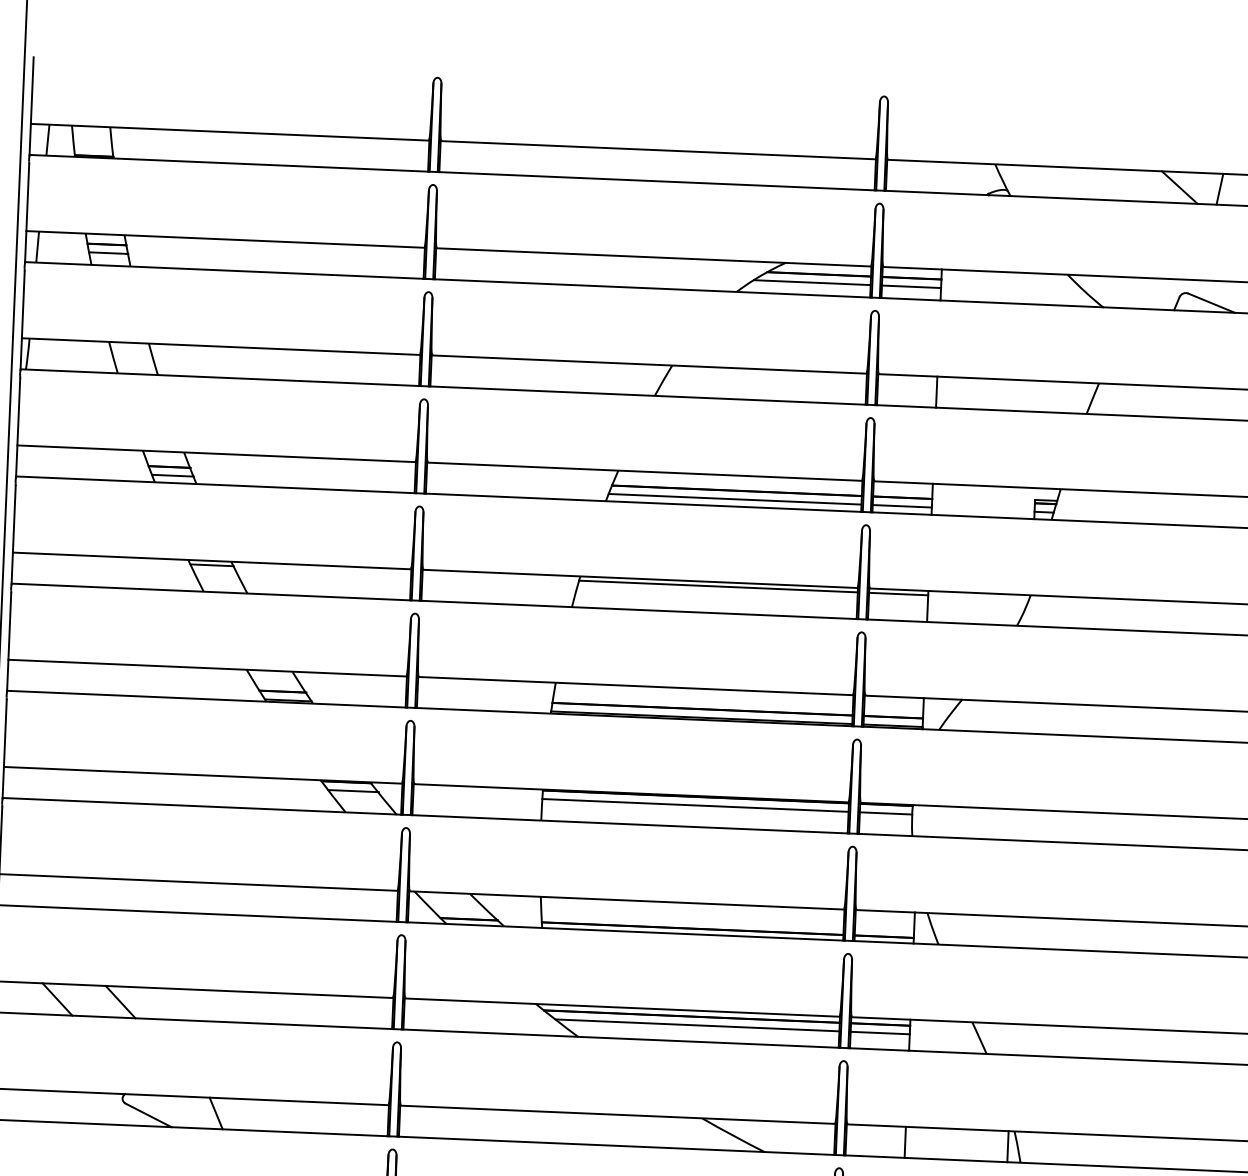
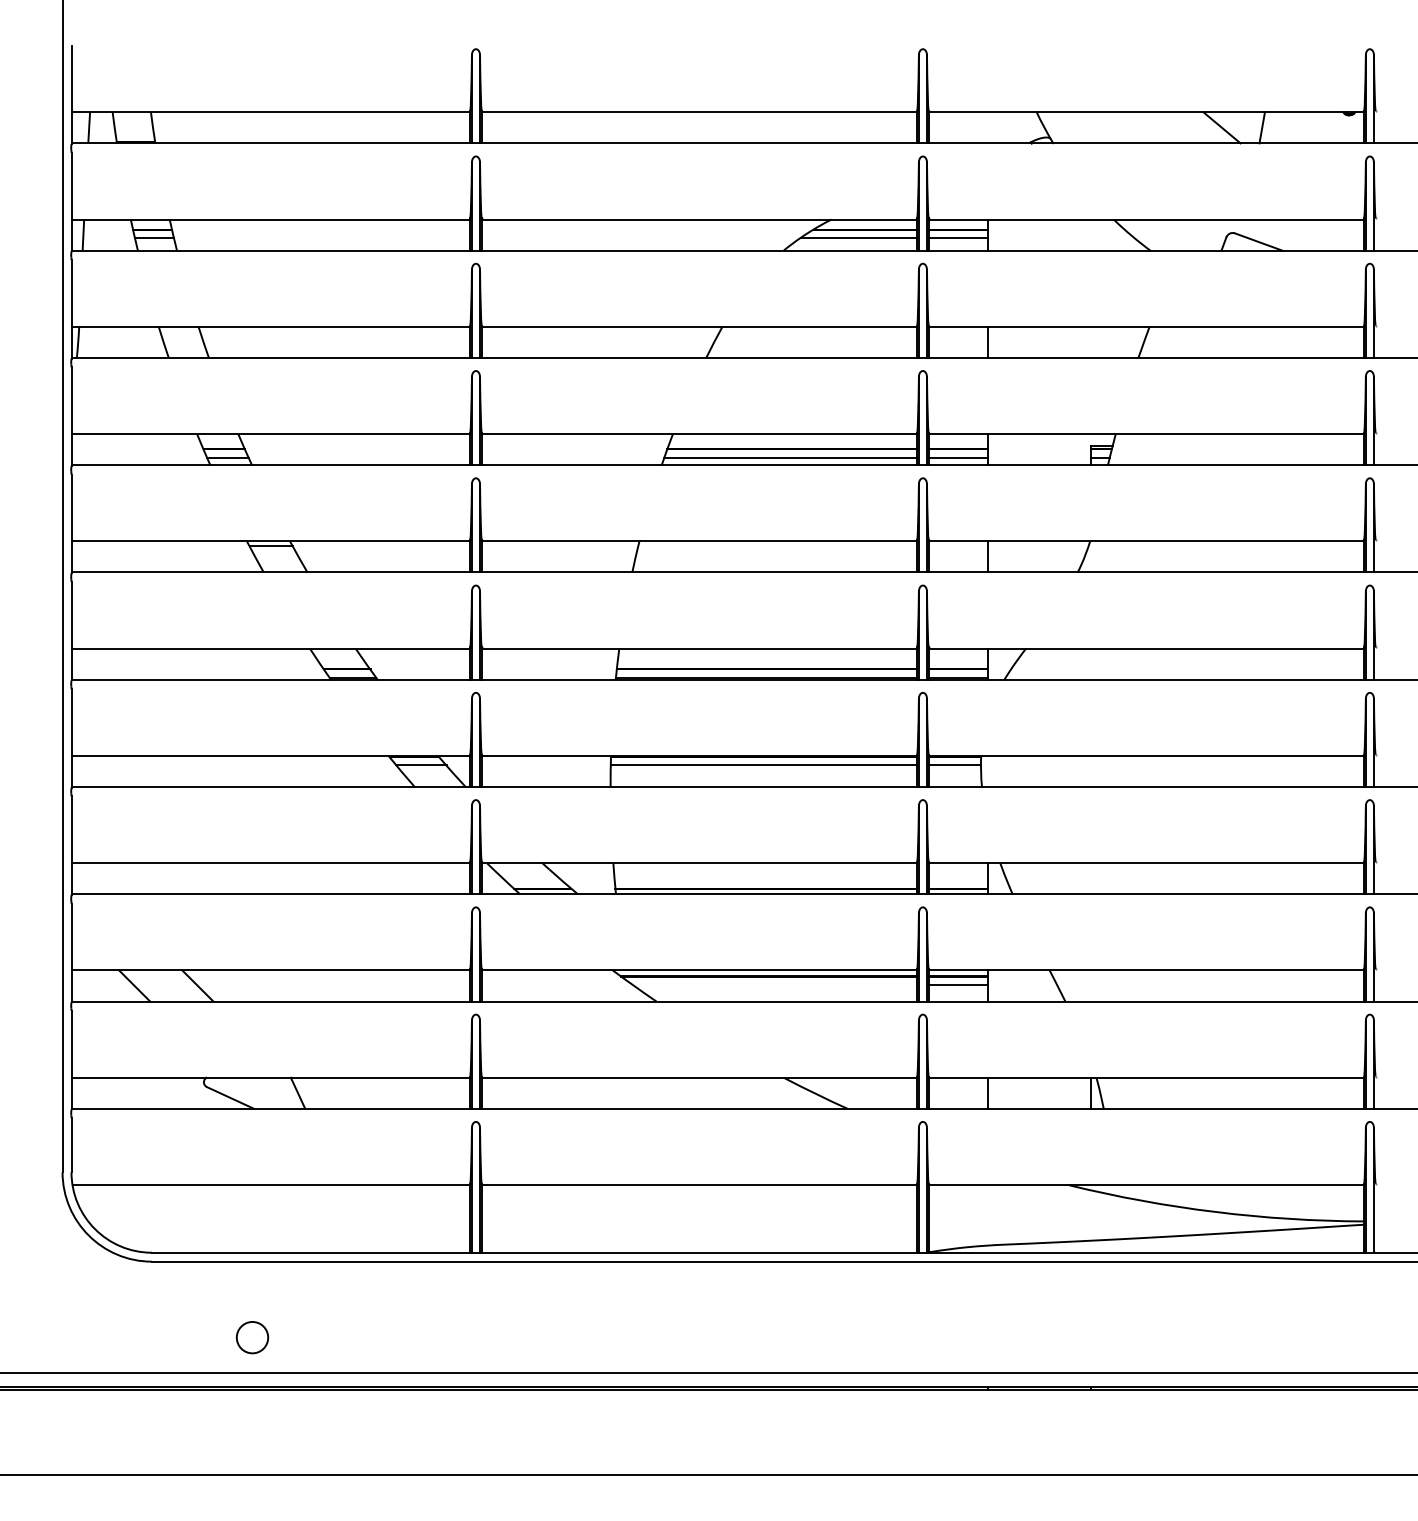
line: (718, 586) -> (777, 545), removed
line: (897, 593) -> (957, 545), removed
line: (697, 1025) -> (775, 985), removed

